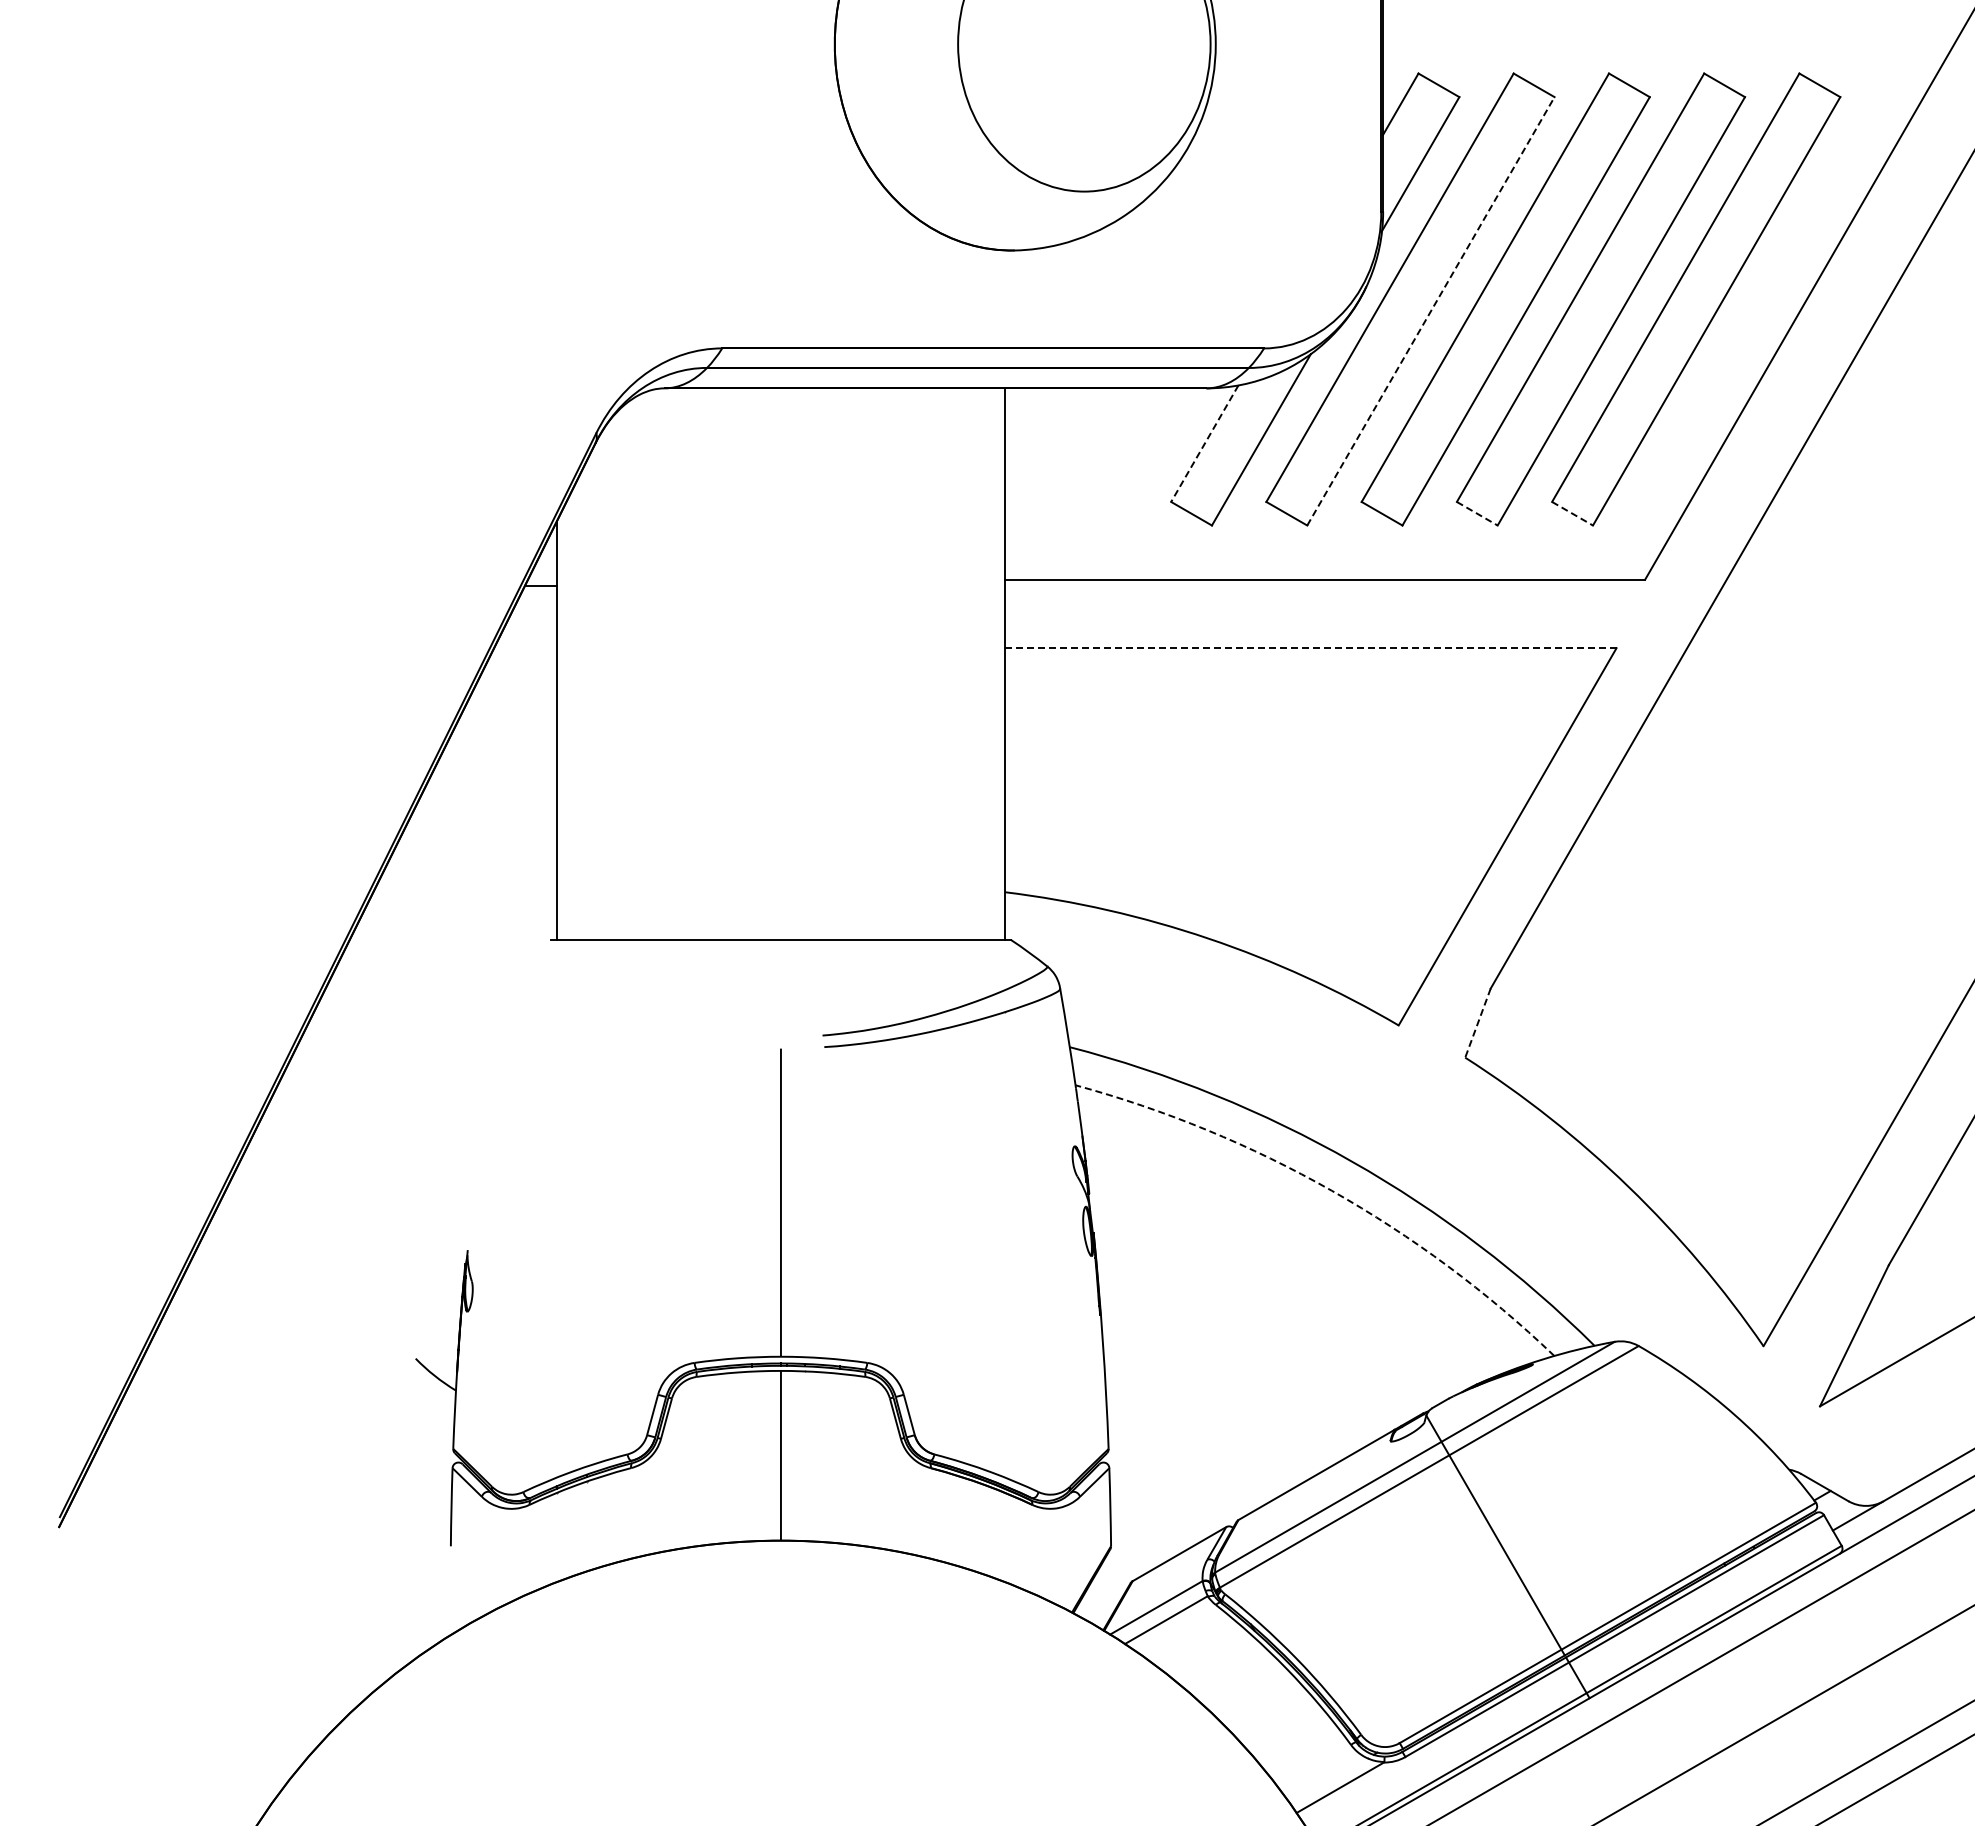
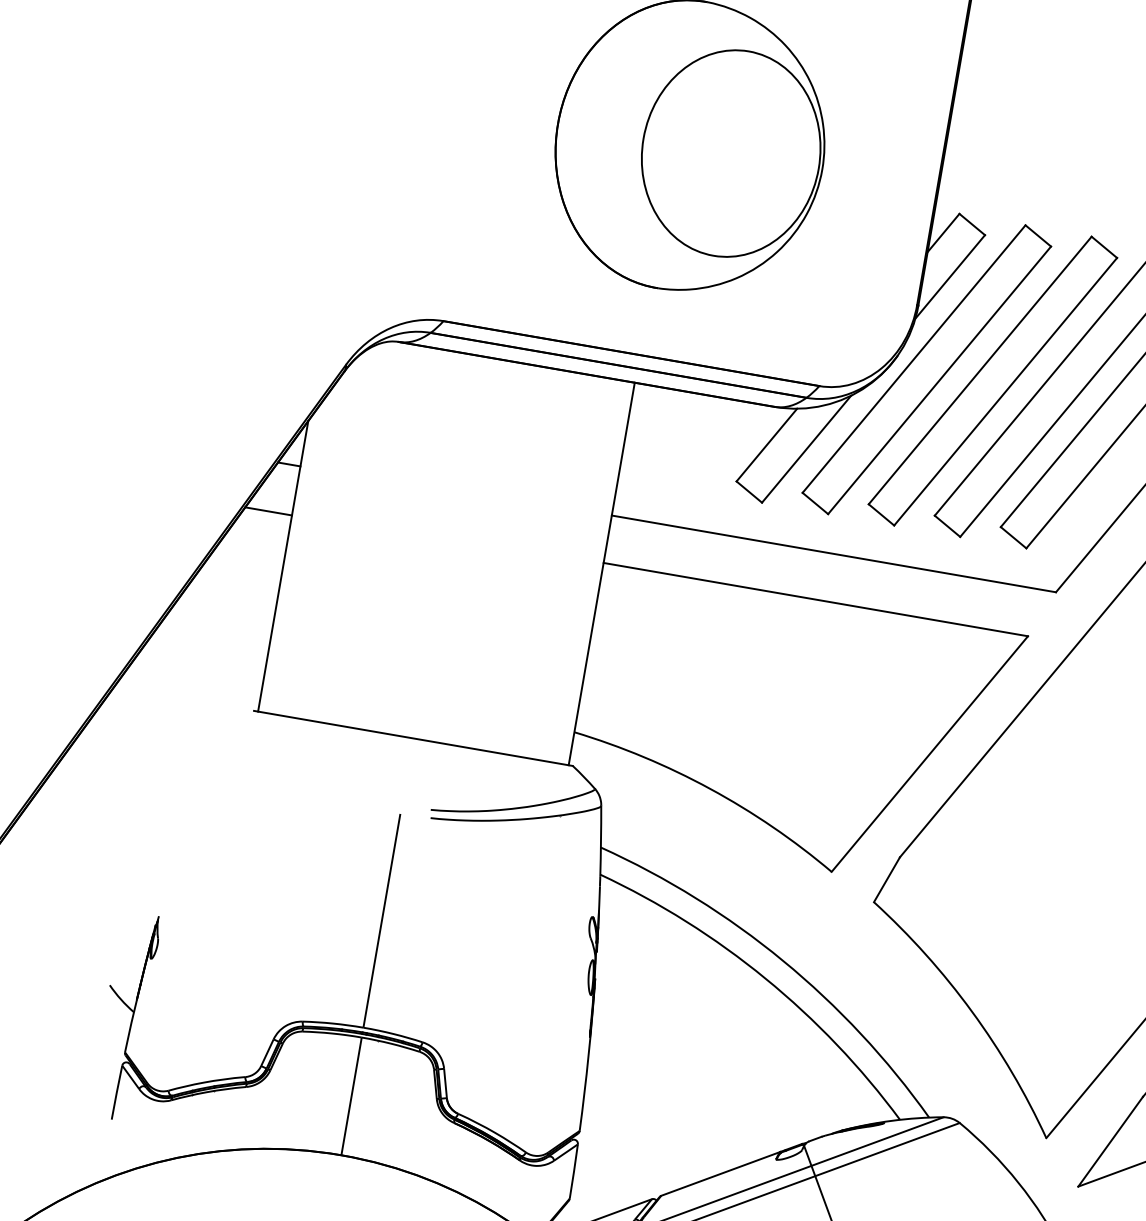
line: (1431, 310) -> (940, 379), dashed -> solid
line: (1204, 444) -> (766, 445), dashed -> solid
line: (1477, 513) -> (947, 526), dashed -> solid
line: (1572, 513) -> (1013, 537), dashed -> solid
line: (1310, 648) -> (815, 599), dashed -> solid
line: (523, 657) -> (268, 511), added
line: (1477, 1023) -> (886, 879), dashed -> solid
arc: (1331, 1190) -> (765, 978), dashed -> solid

